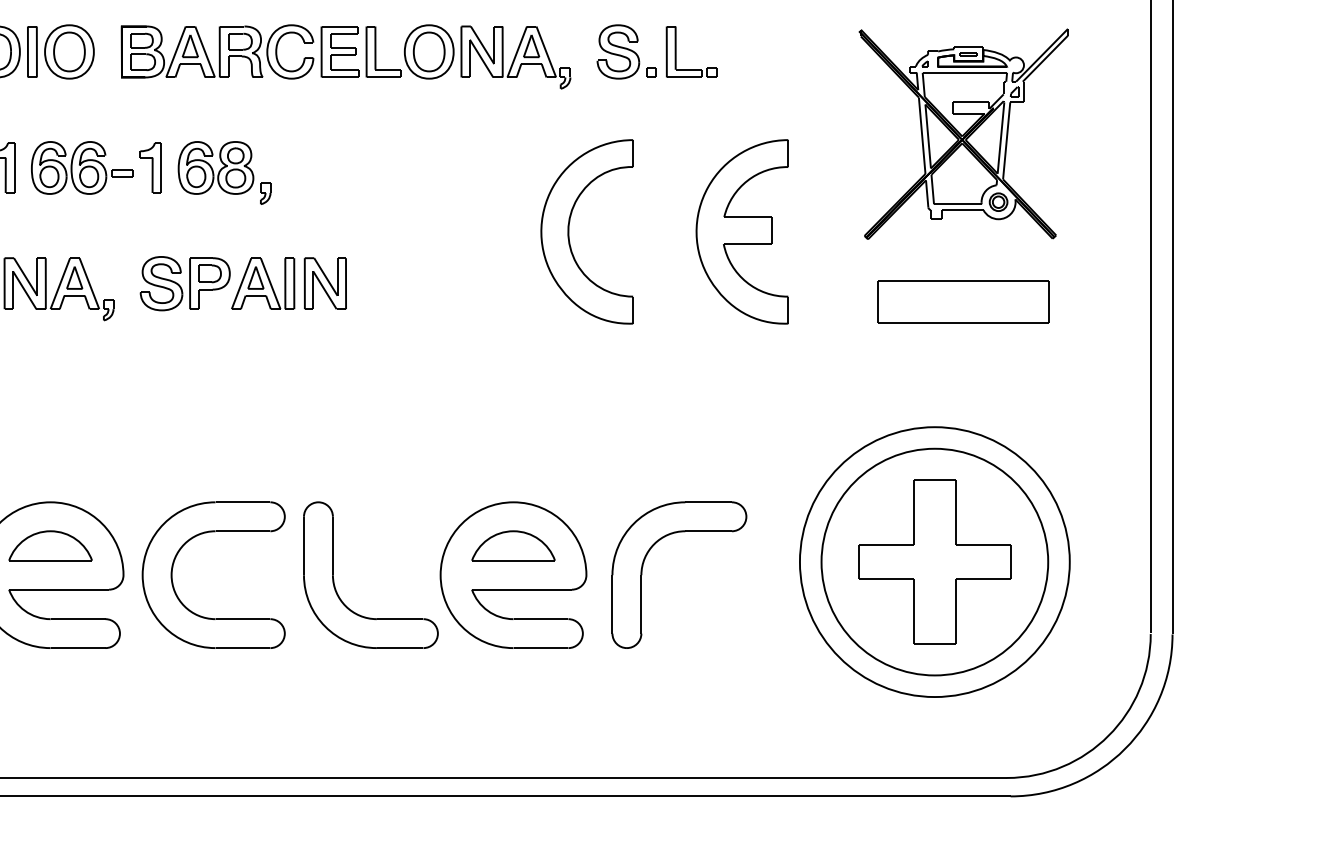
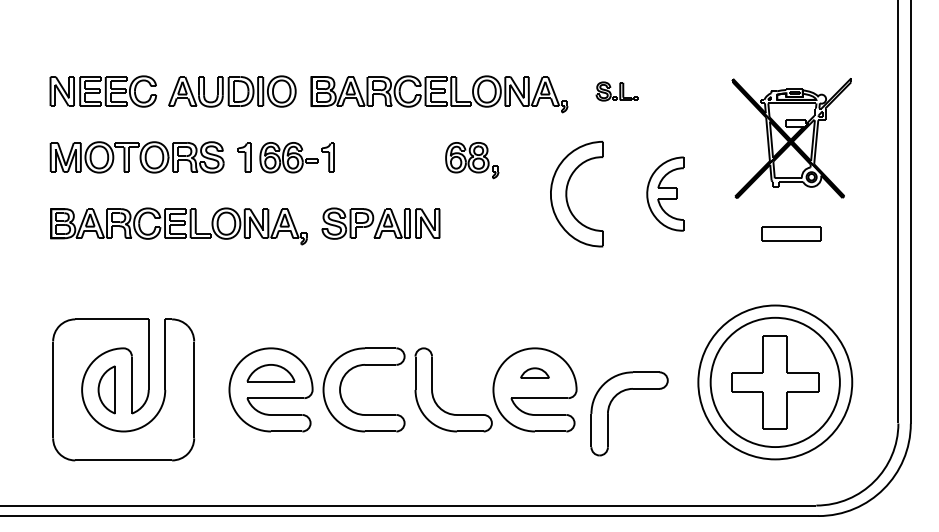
part: (656, 51) -> (616, 91), size x0.6
part: (225, 172) -> (472, 160), moved
part: (742, 230) -> (665, 193), size x0.7
part: (963, 300) -> (791, 233), size x0.6
part: (512, 546) -> (534, 373), size x0.6
part: (644, 569) -> (609, 410), moved

